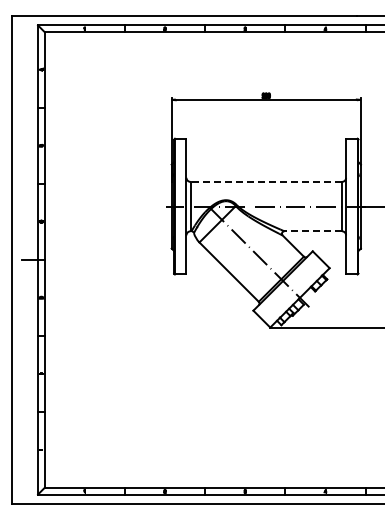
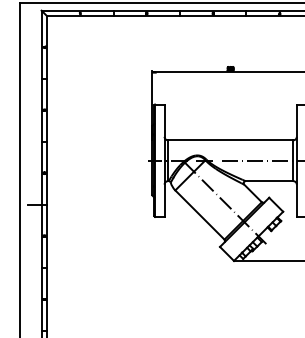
line: (266, 181) -> (230, 139), dashed -> solid
line: (313, 231) -> (269, 181), dashed -> solid

